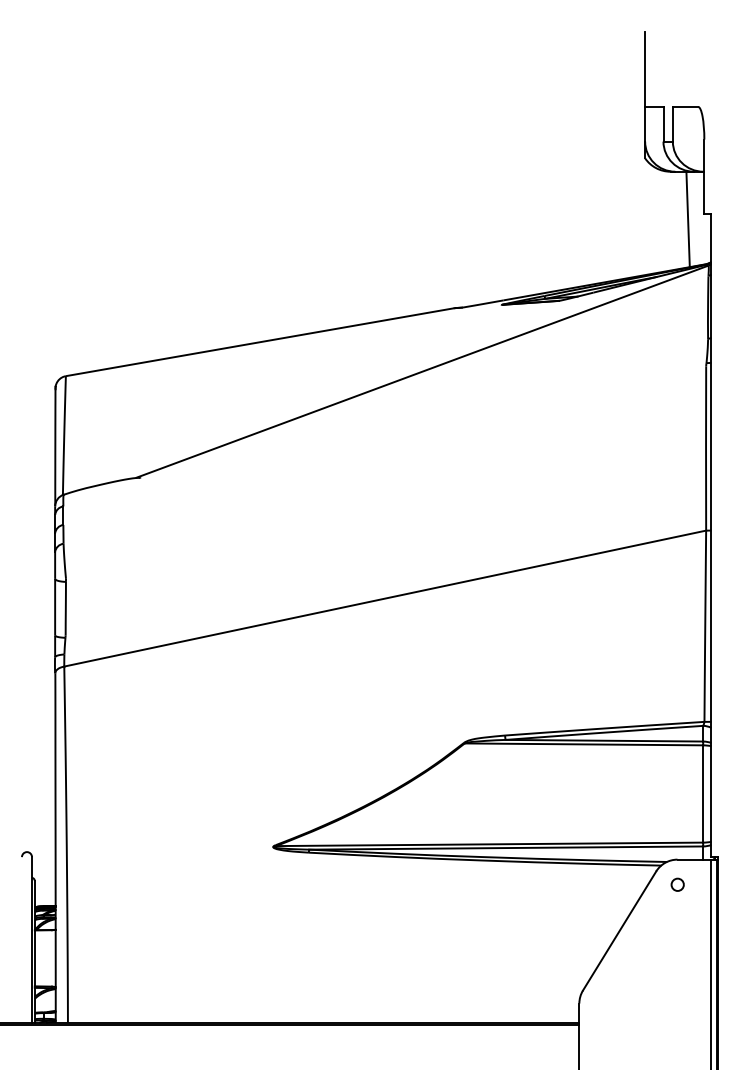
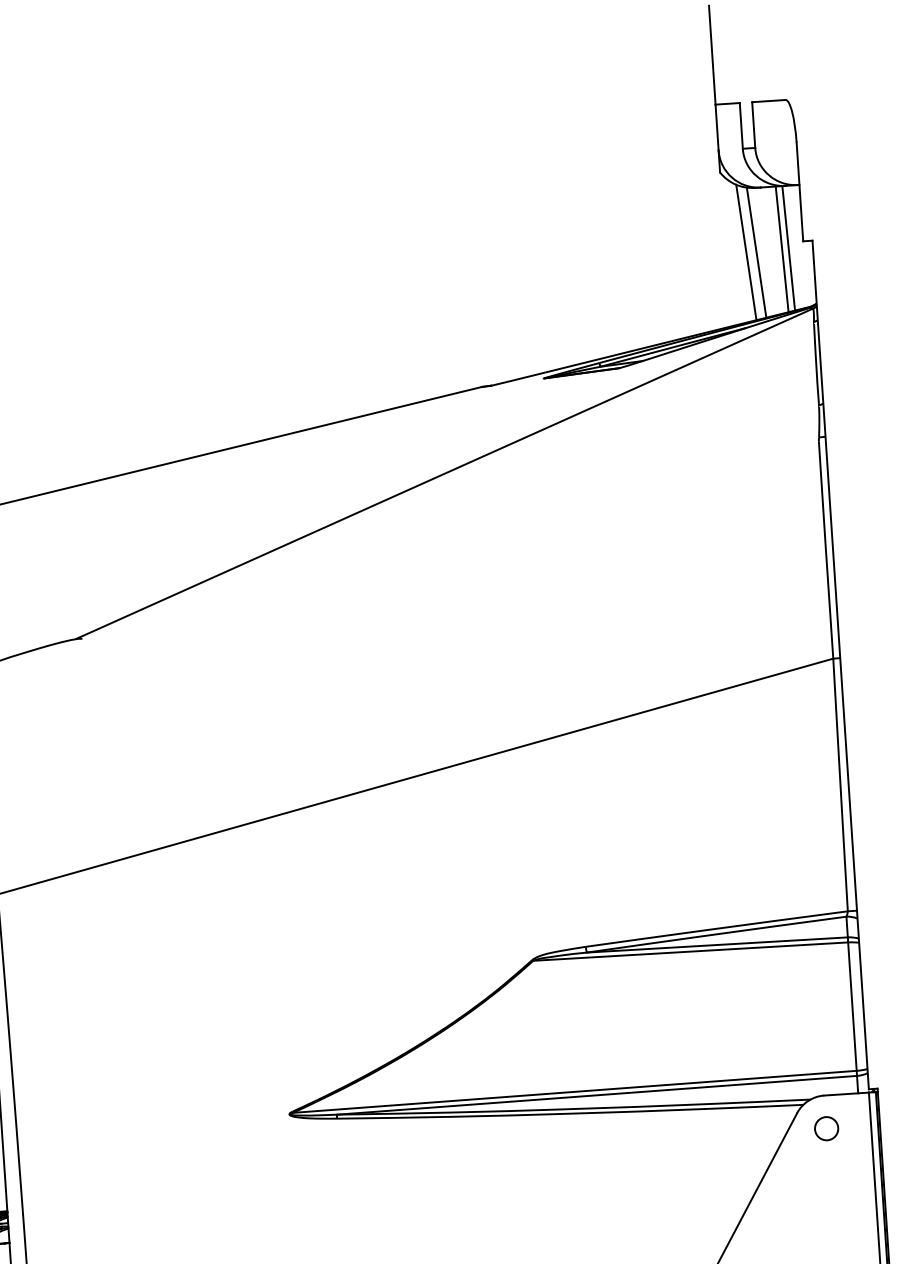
line: (692, 218) -> (787, 247), added
line: (660, 219) -> (745, 251), added
line: (668, 220) -> (756, 252), added
circle: (677, 884) -> (826, 1128), size x1.43

